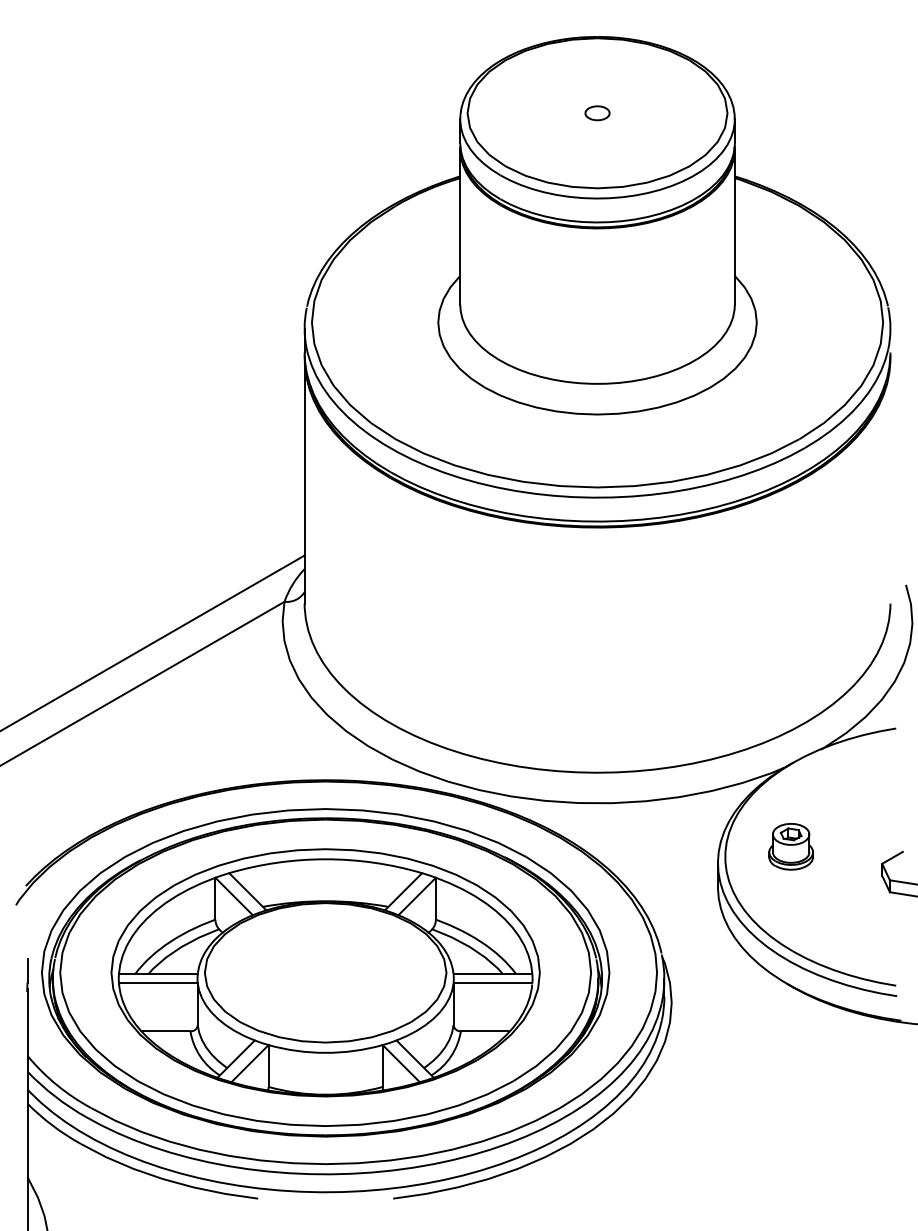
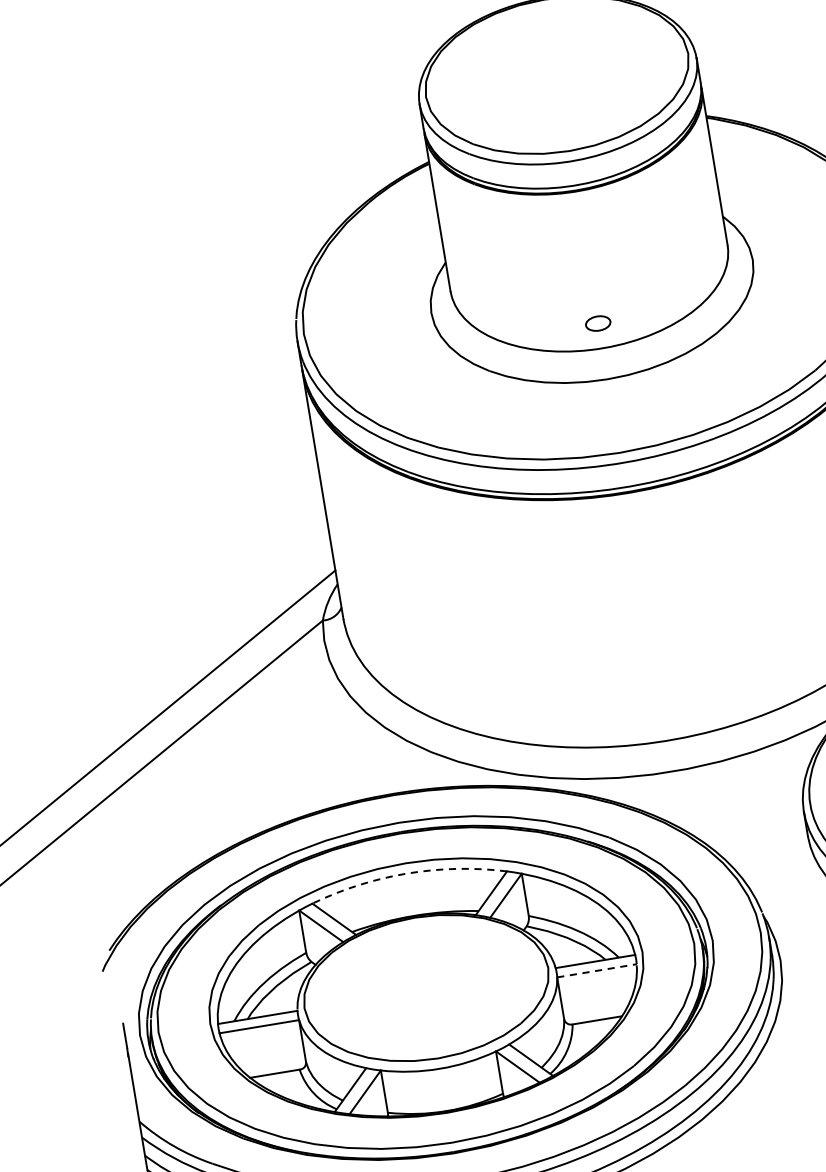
part: (597, 113) -> (598, 323), moved
arc: (325, 859) -> (407, 873), solid -> dashed
line: (493, 983) -> (597, 970), solid -> dashed

